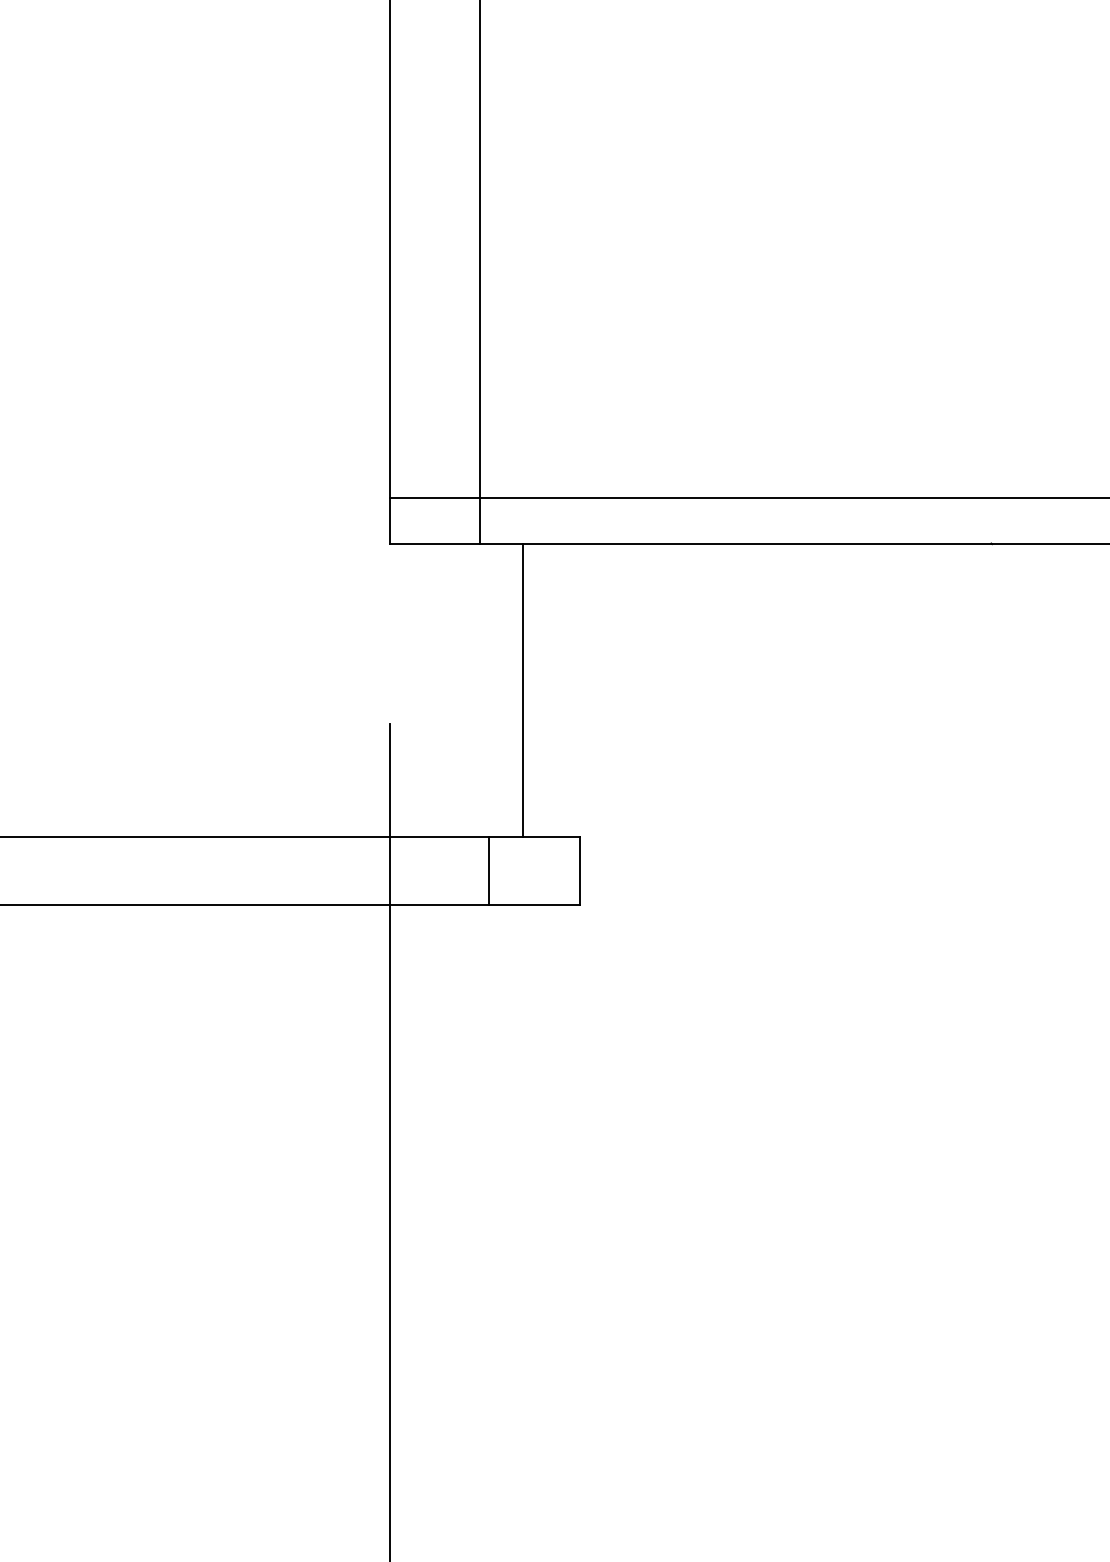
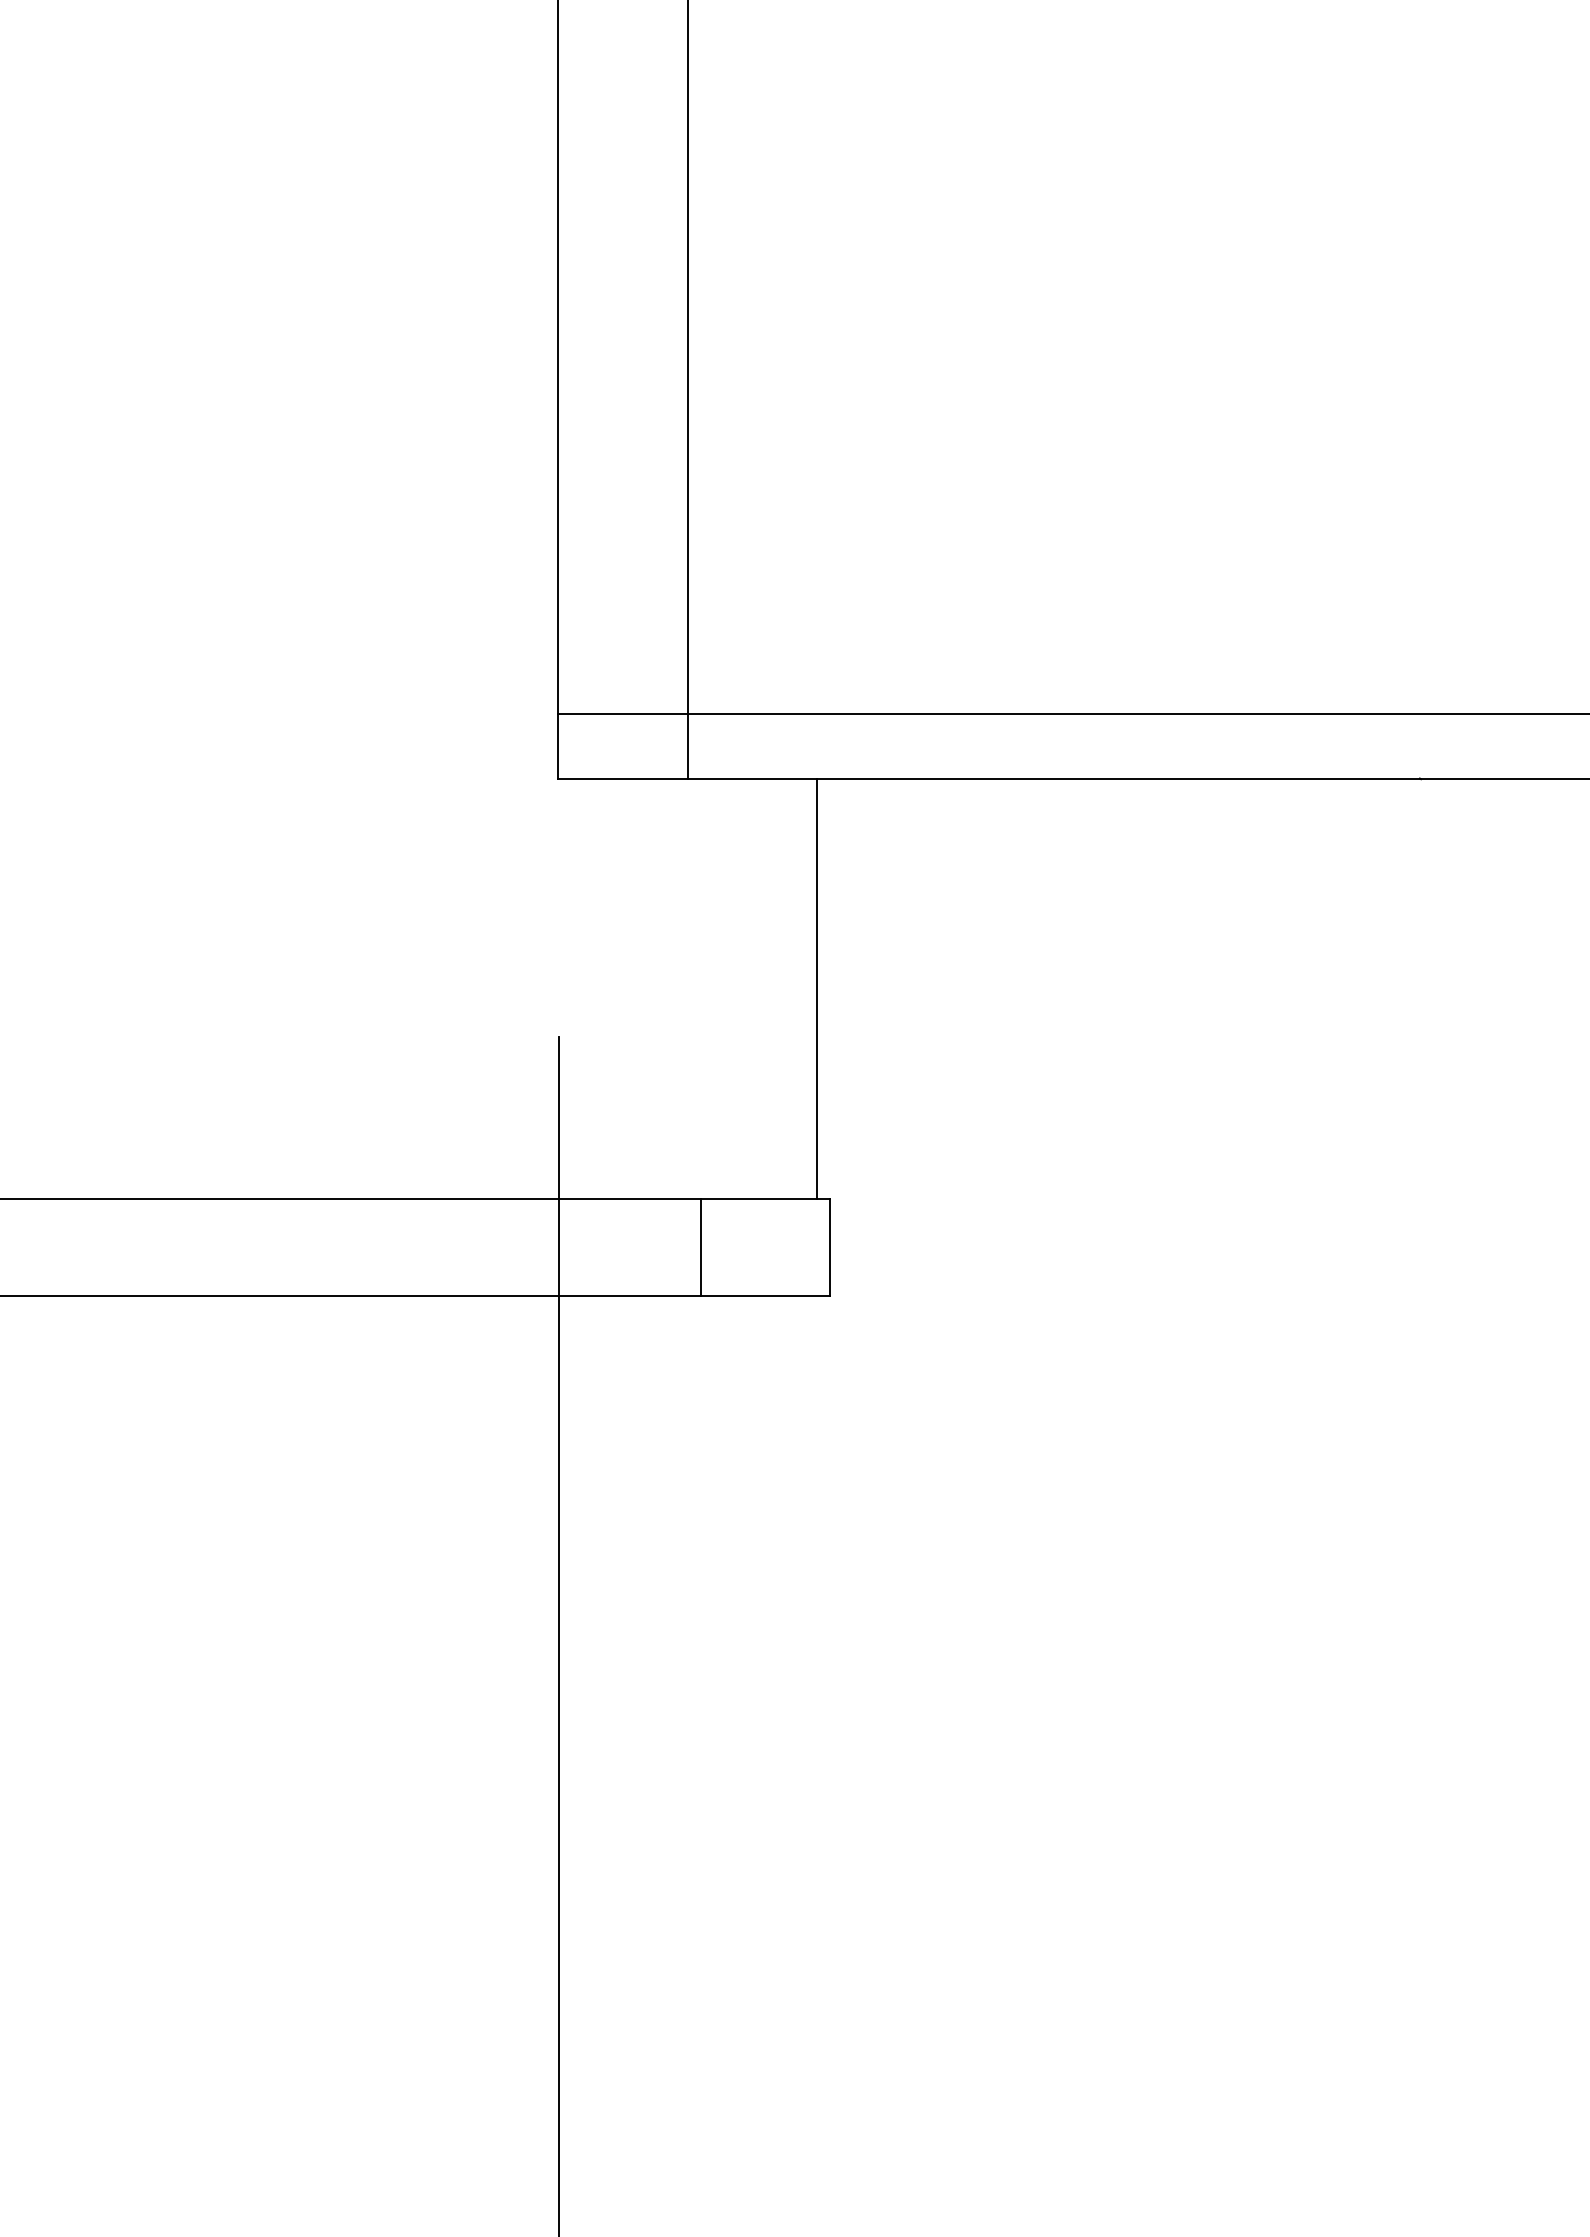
line: (522, 690) -> (817, 988), moved

